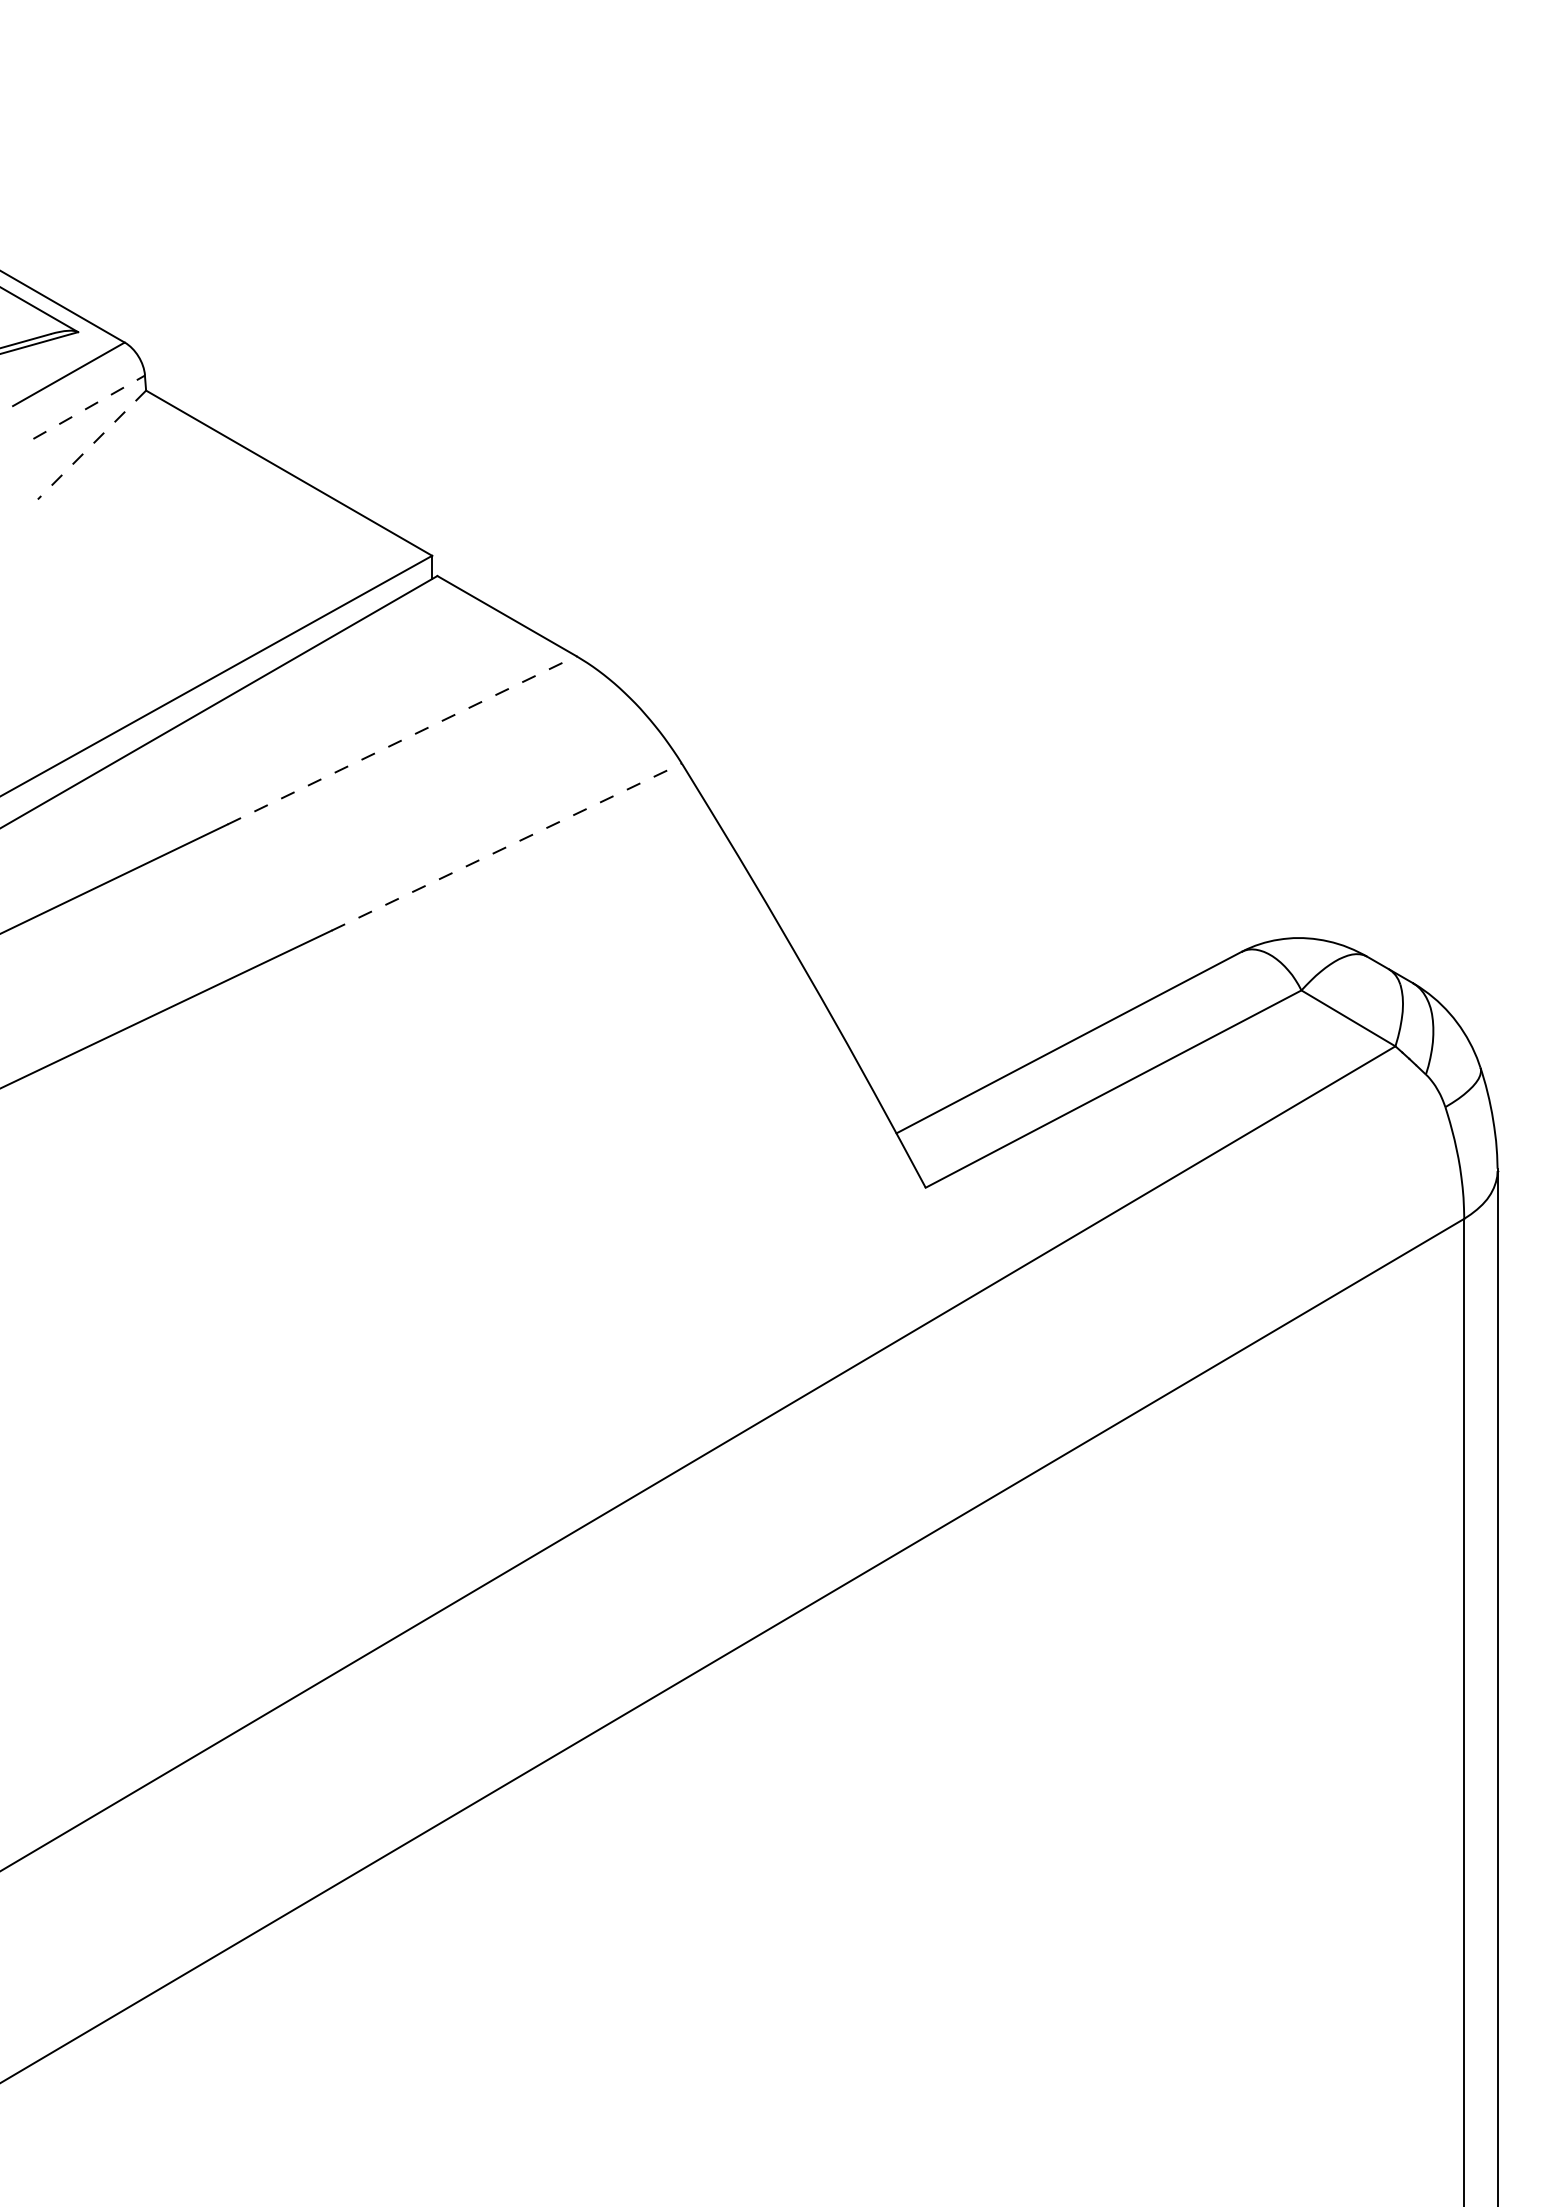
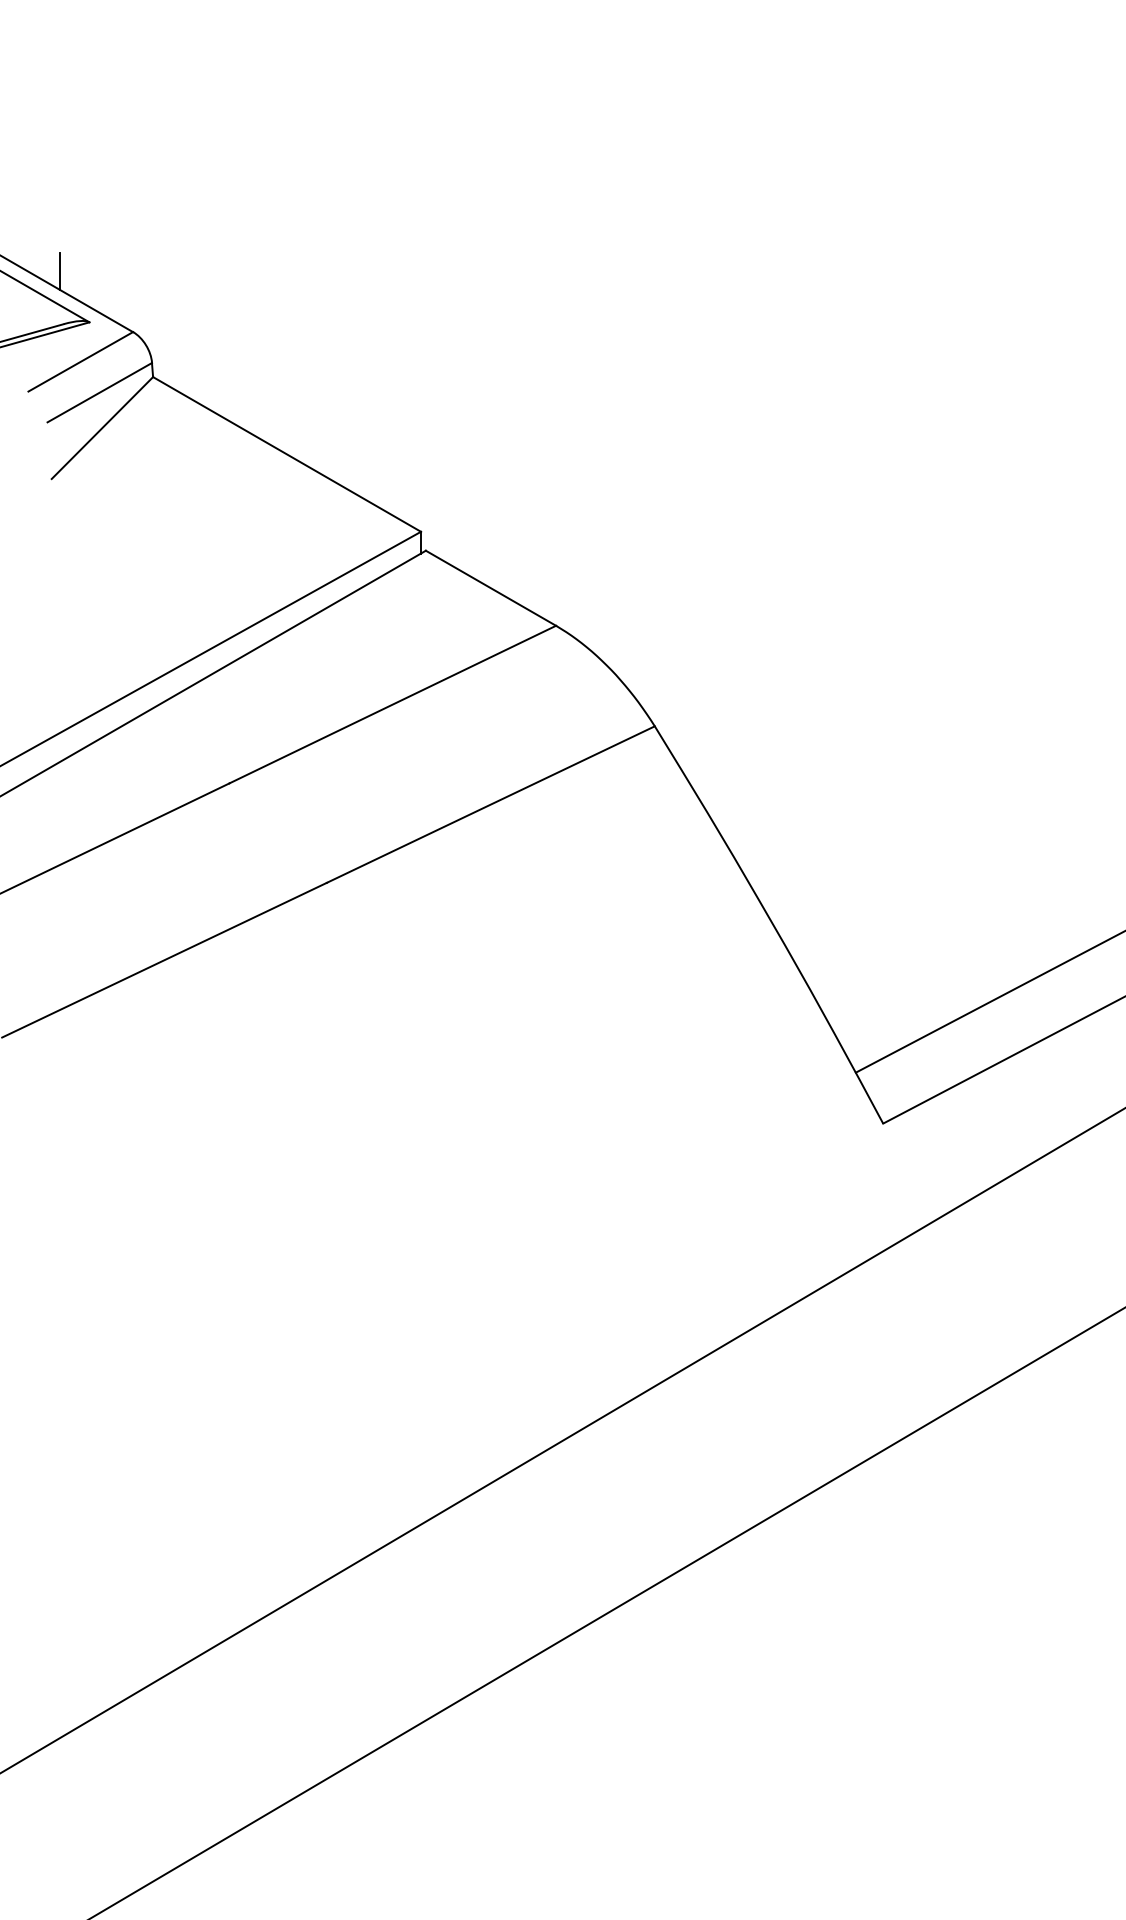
line: (46, 277) -> (59, 271), added
line: (89, 407) -> (100, 392), dashed -> solid
line: (92, 445) -> (102, 428), dashed -> solid
line: (402, 740) -> (393, 704), dashed -> solid
line: (507, 846) -> (491, 804), dashed -> solid

